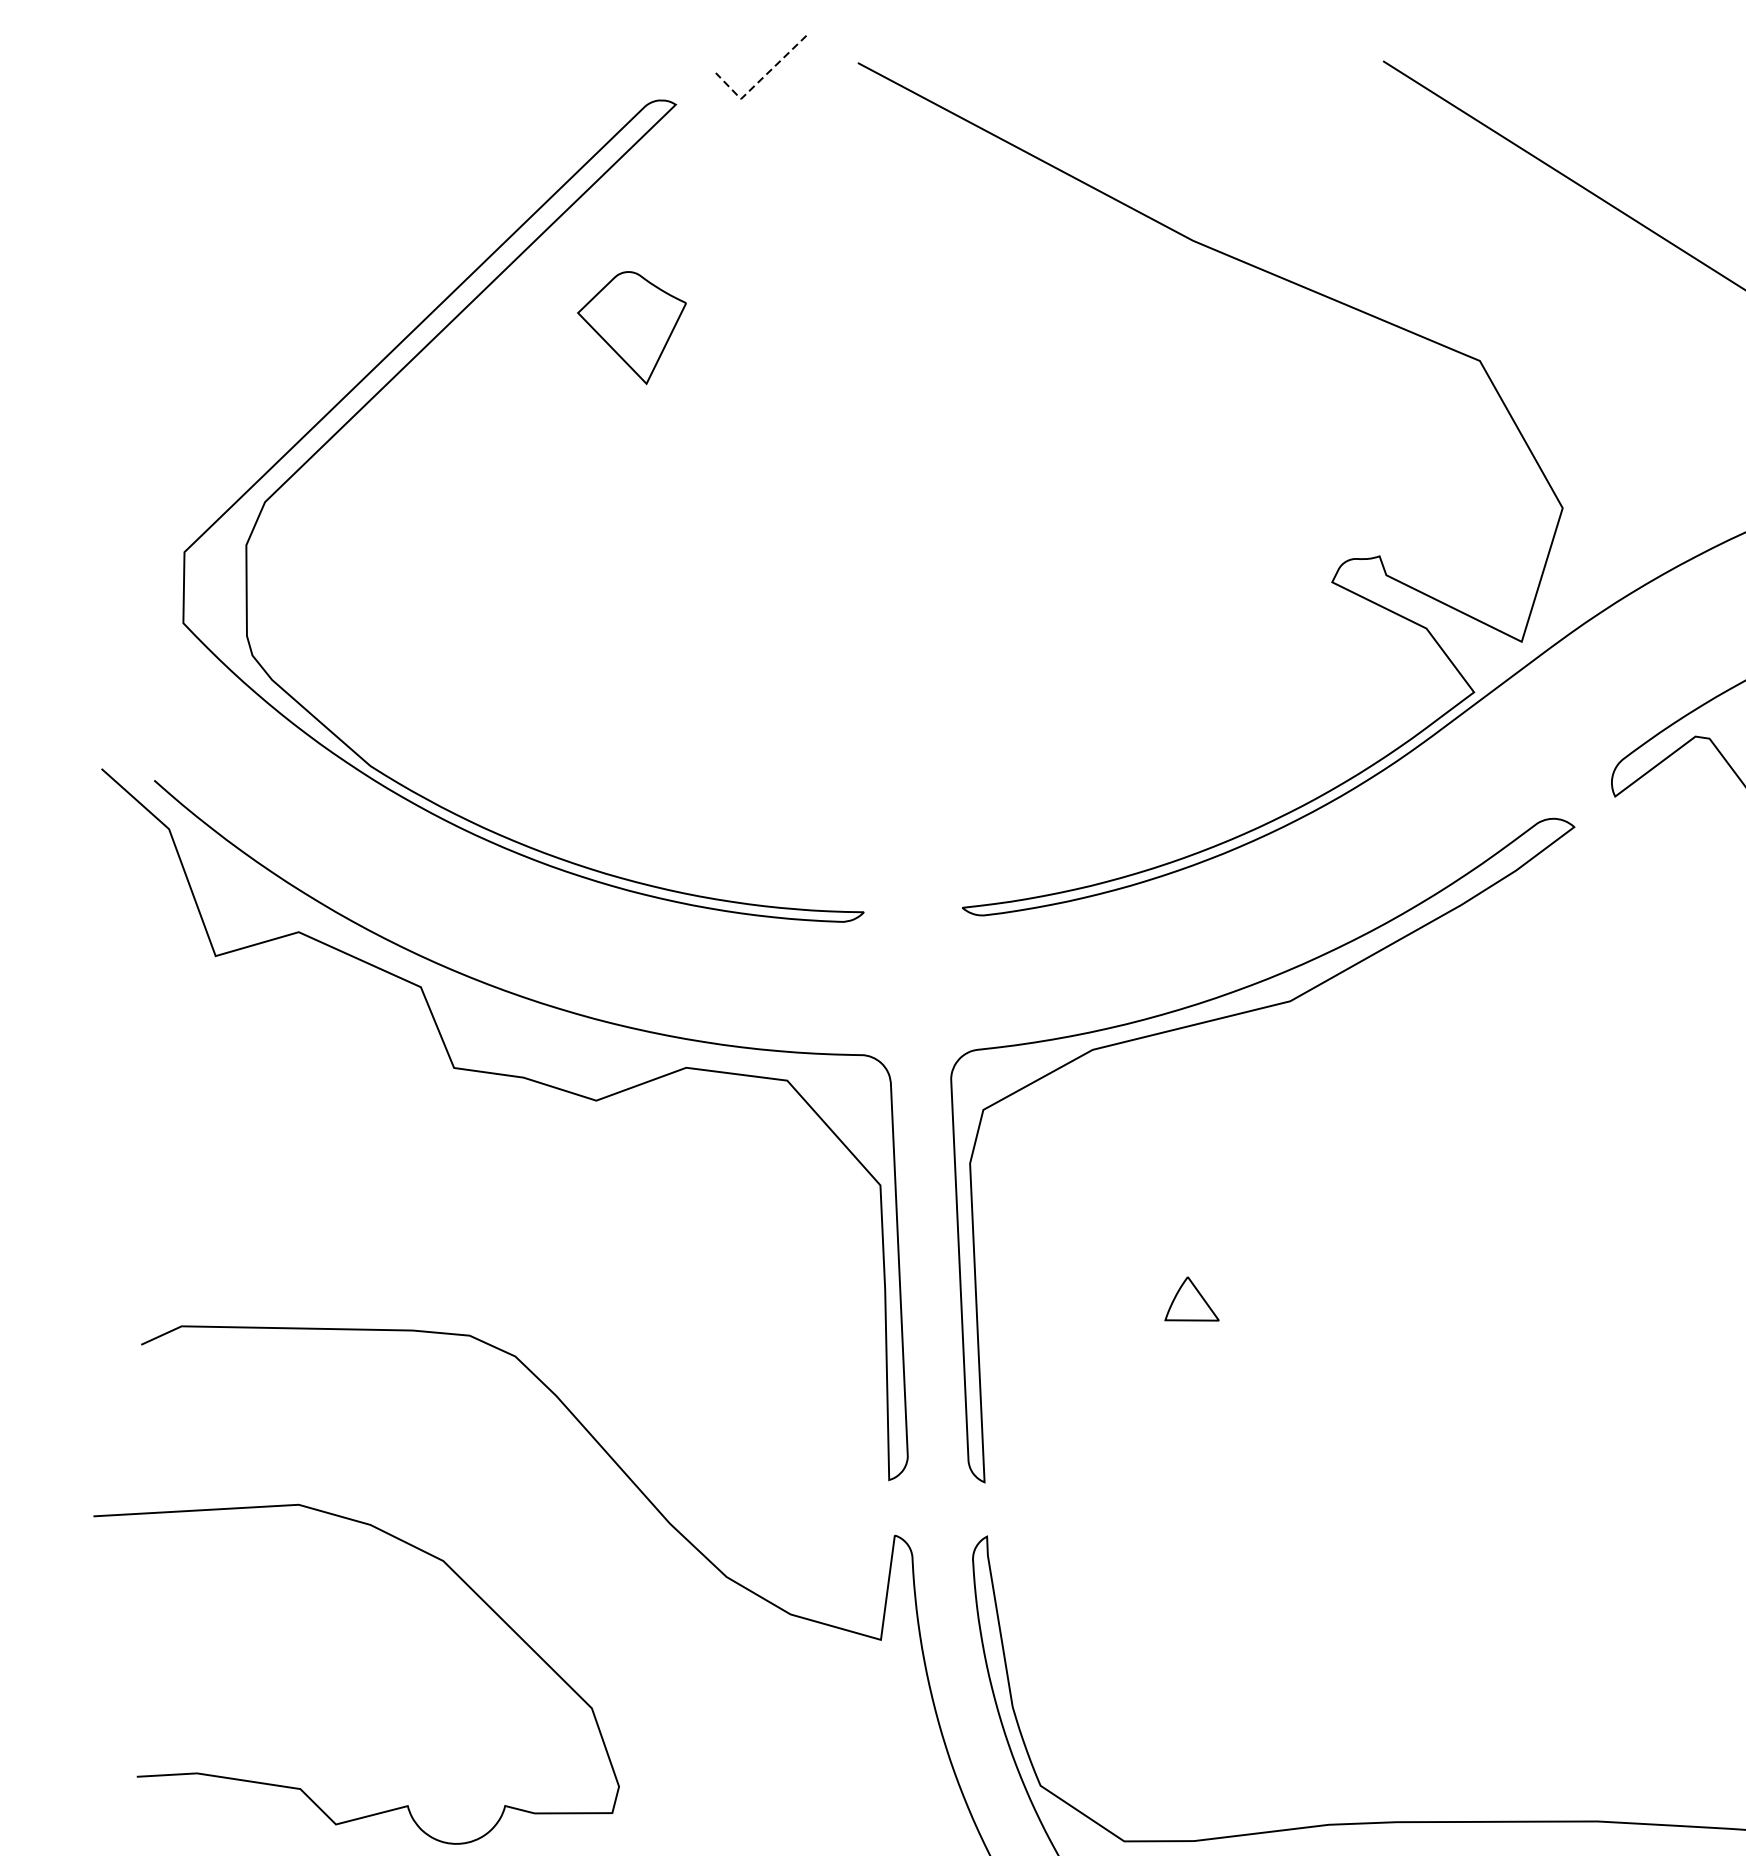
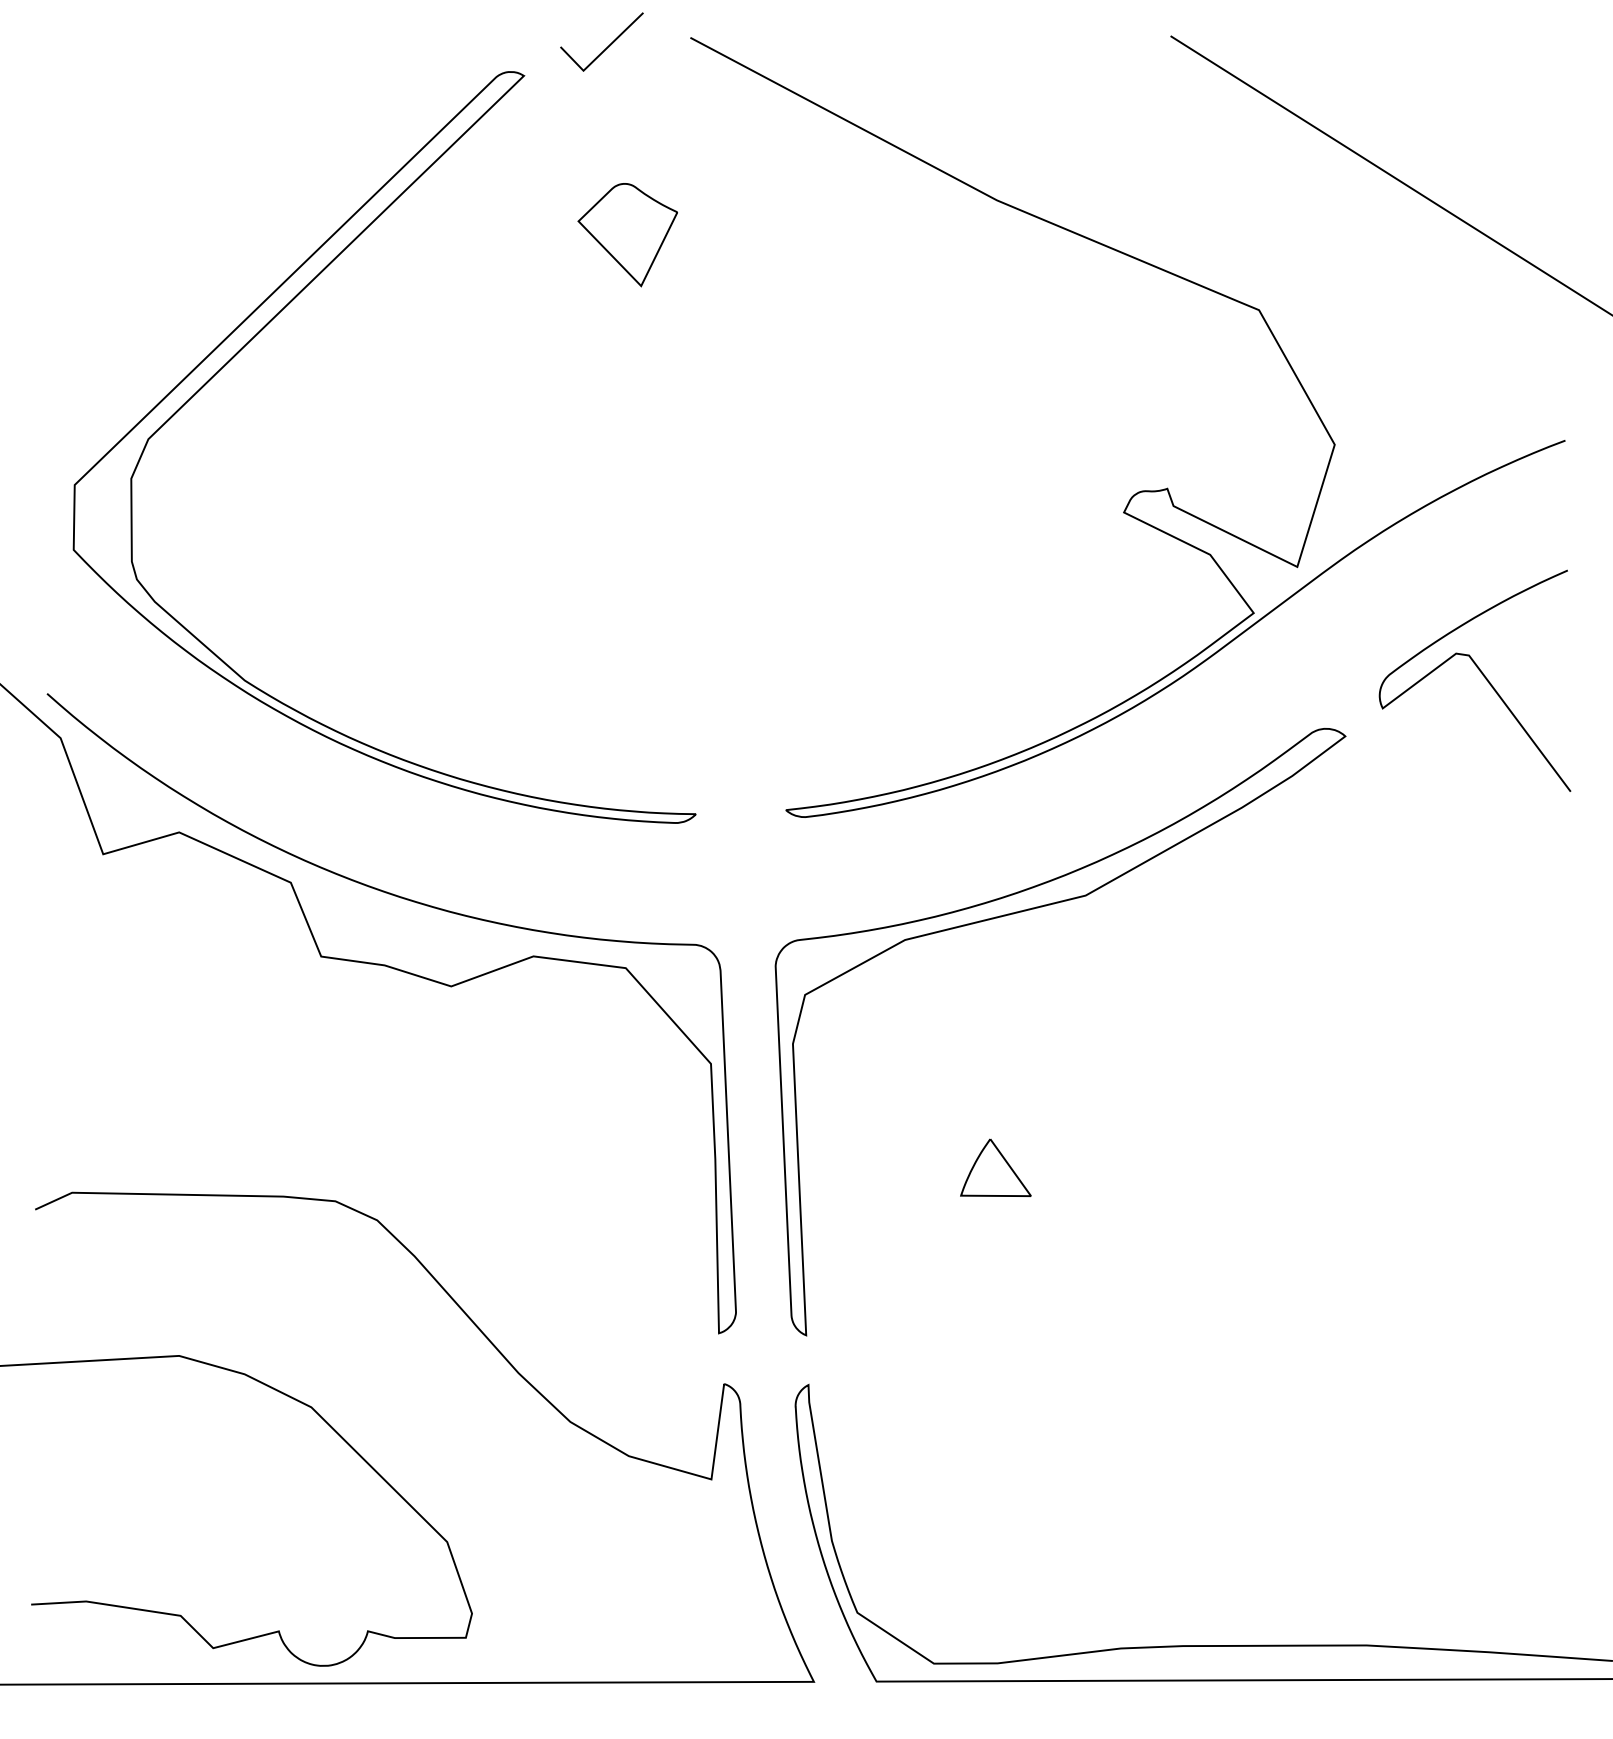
line: (759, 81) -> (600, 54), dashed -> solid
part: (631, 328) -> (627, 235), moved
part: (1191, 1298) -> (995, 1167), size x1.43

